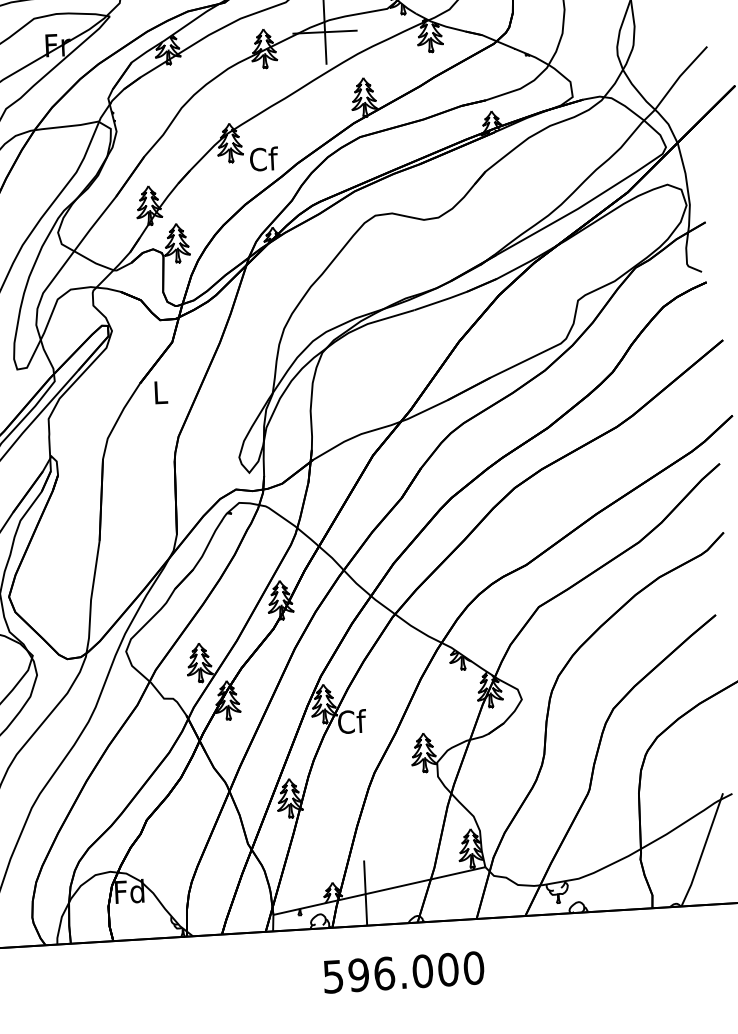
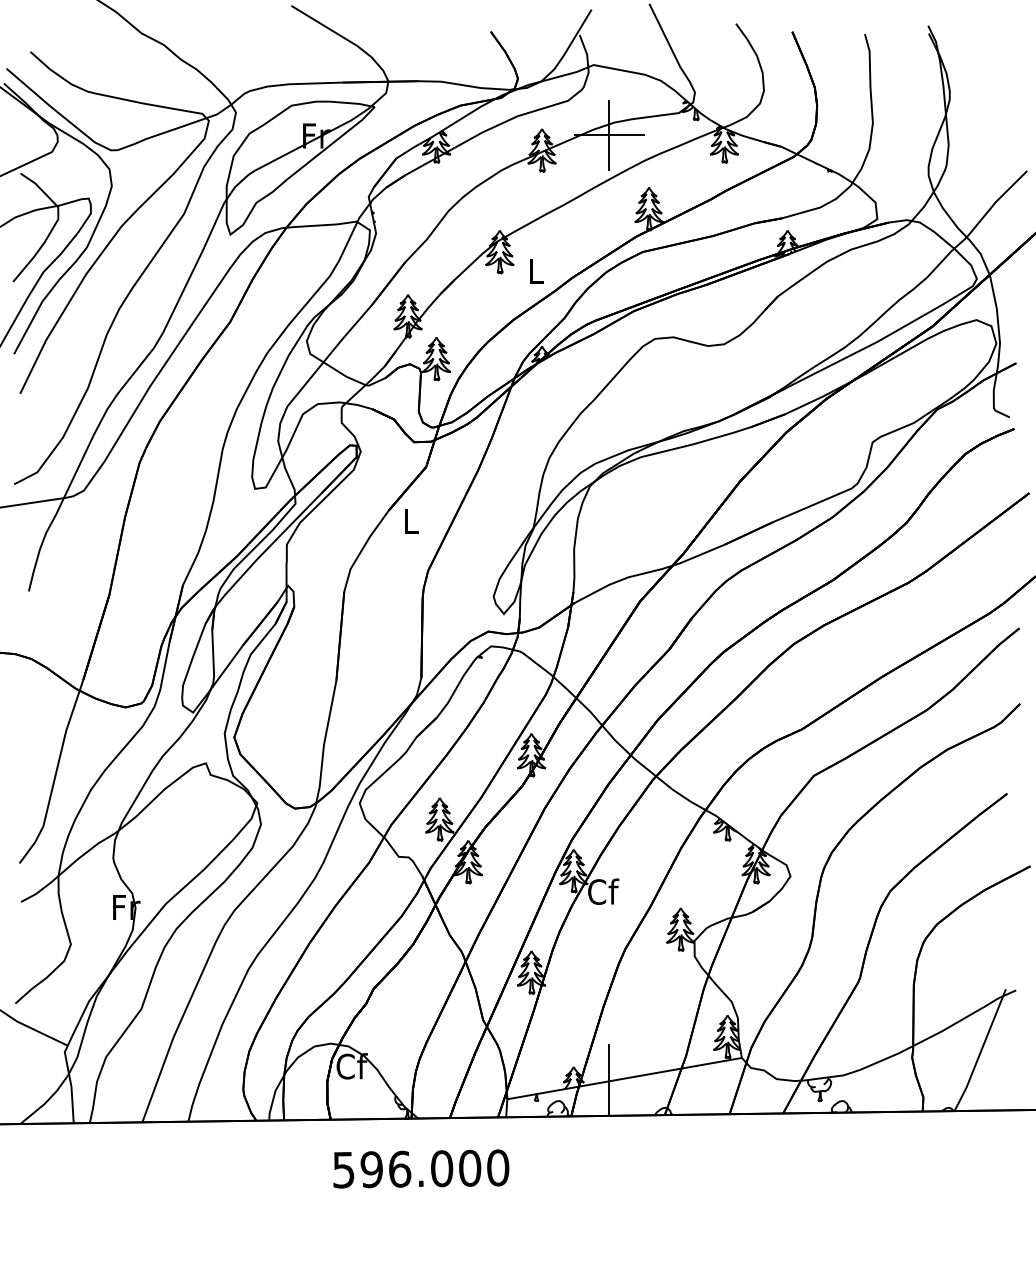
text: (263, 159) -> (535, 271), Cf -> L
text: (129, 891) -> (351, 1066), Fd -> Cf
text: (404, 971) -> (421, 1168), moved

